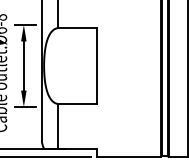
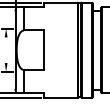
line: (24, 66) -> (6, 50), removed

